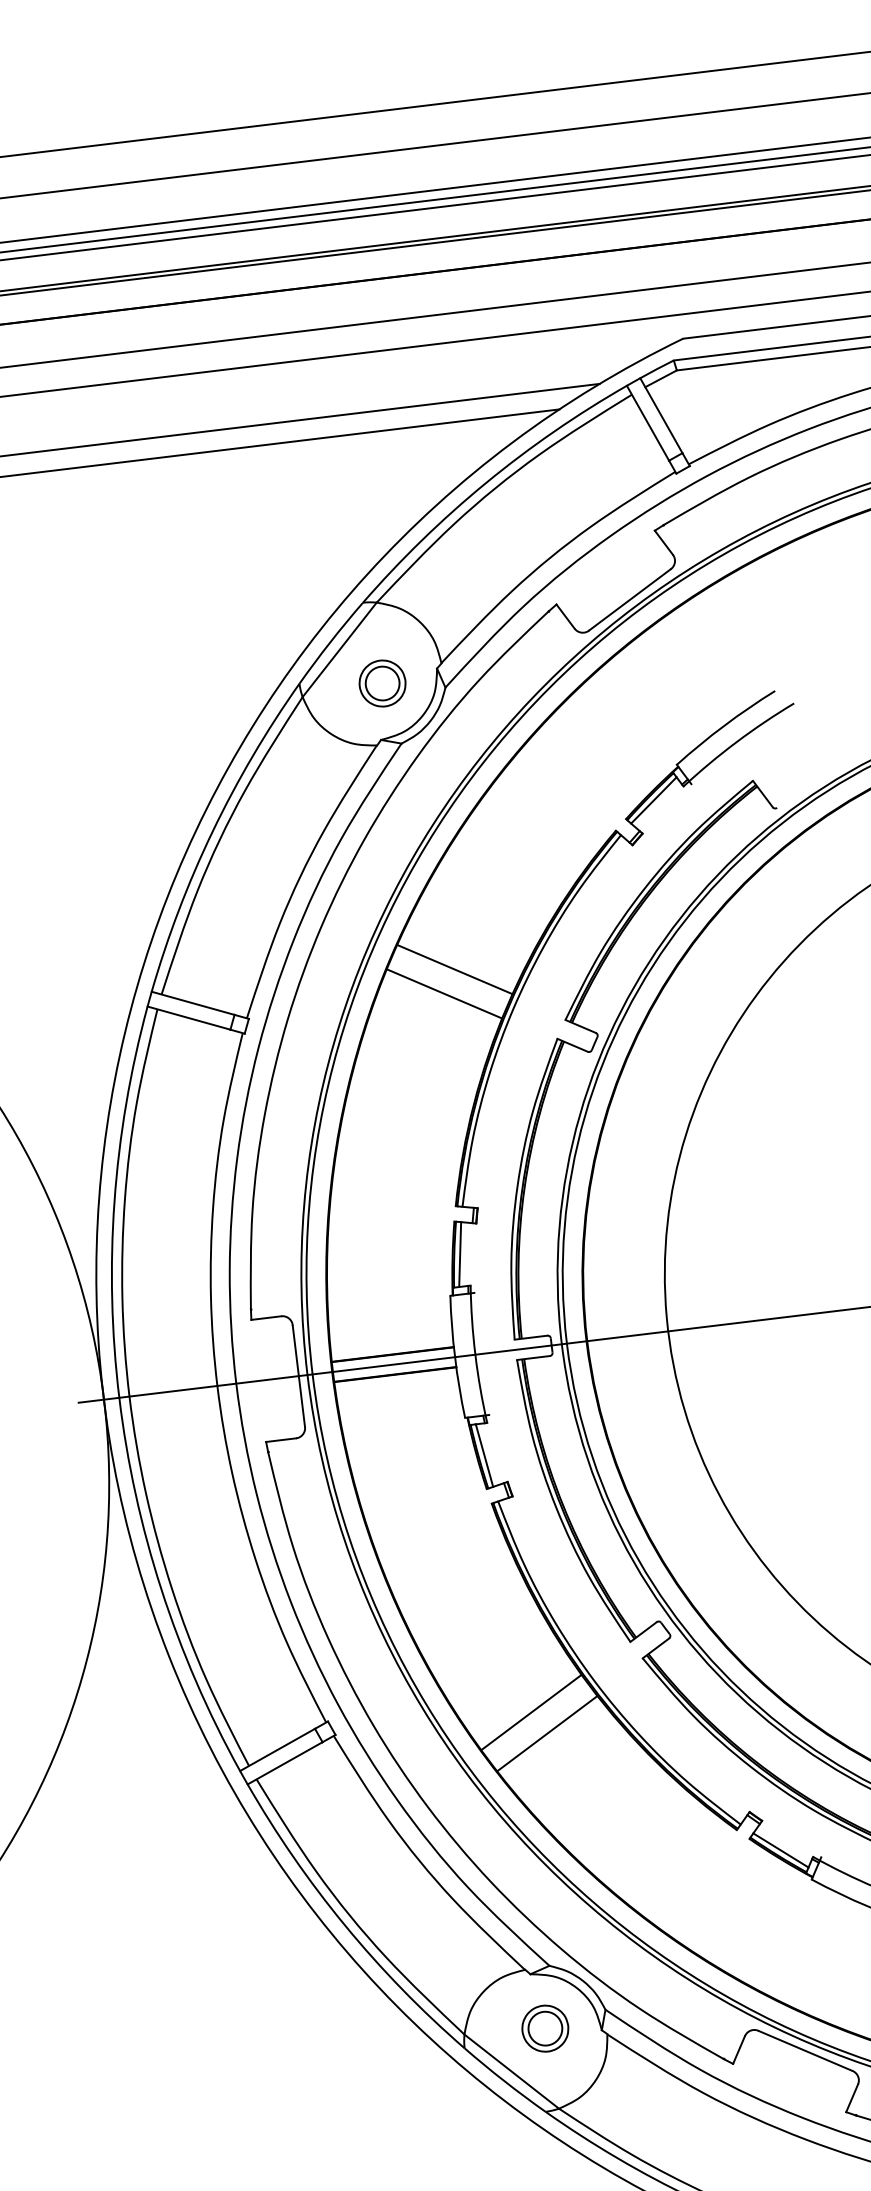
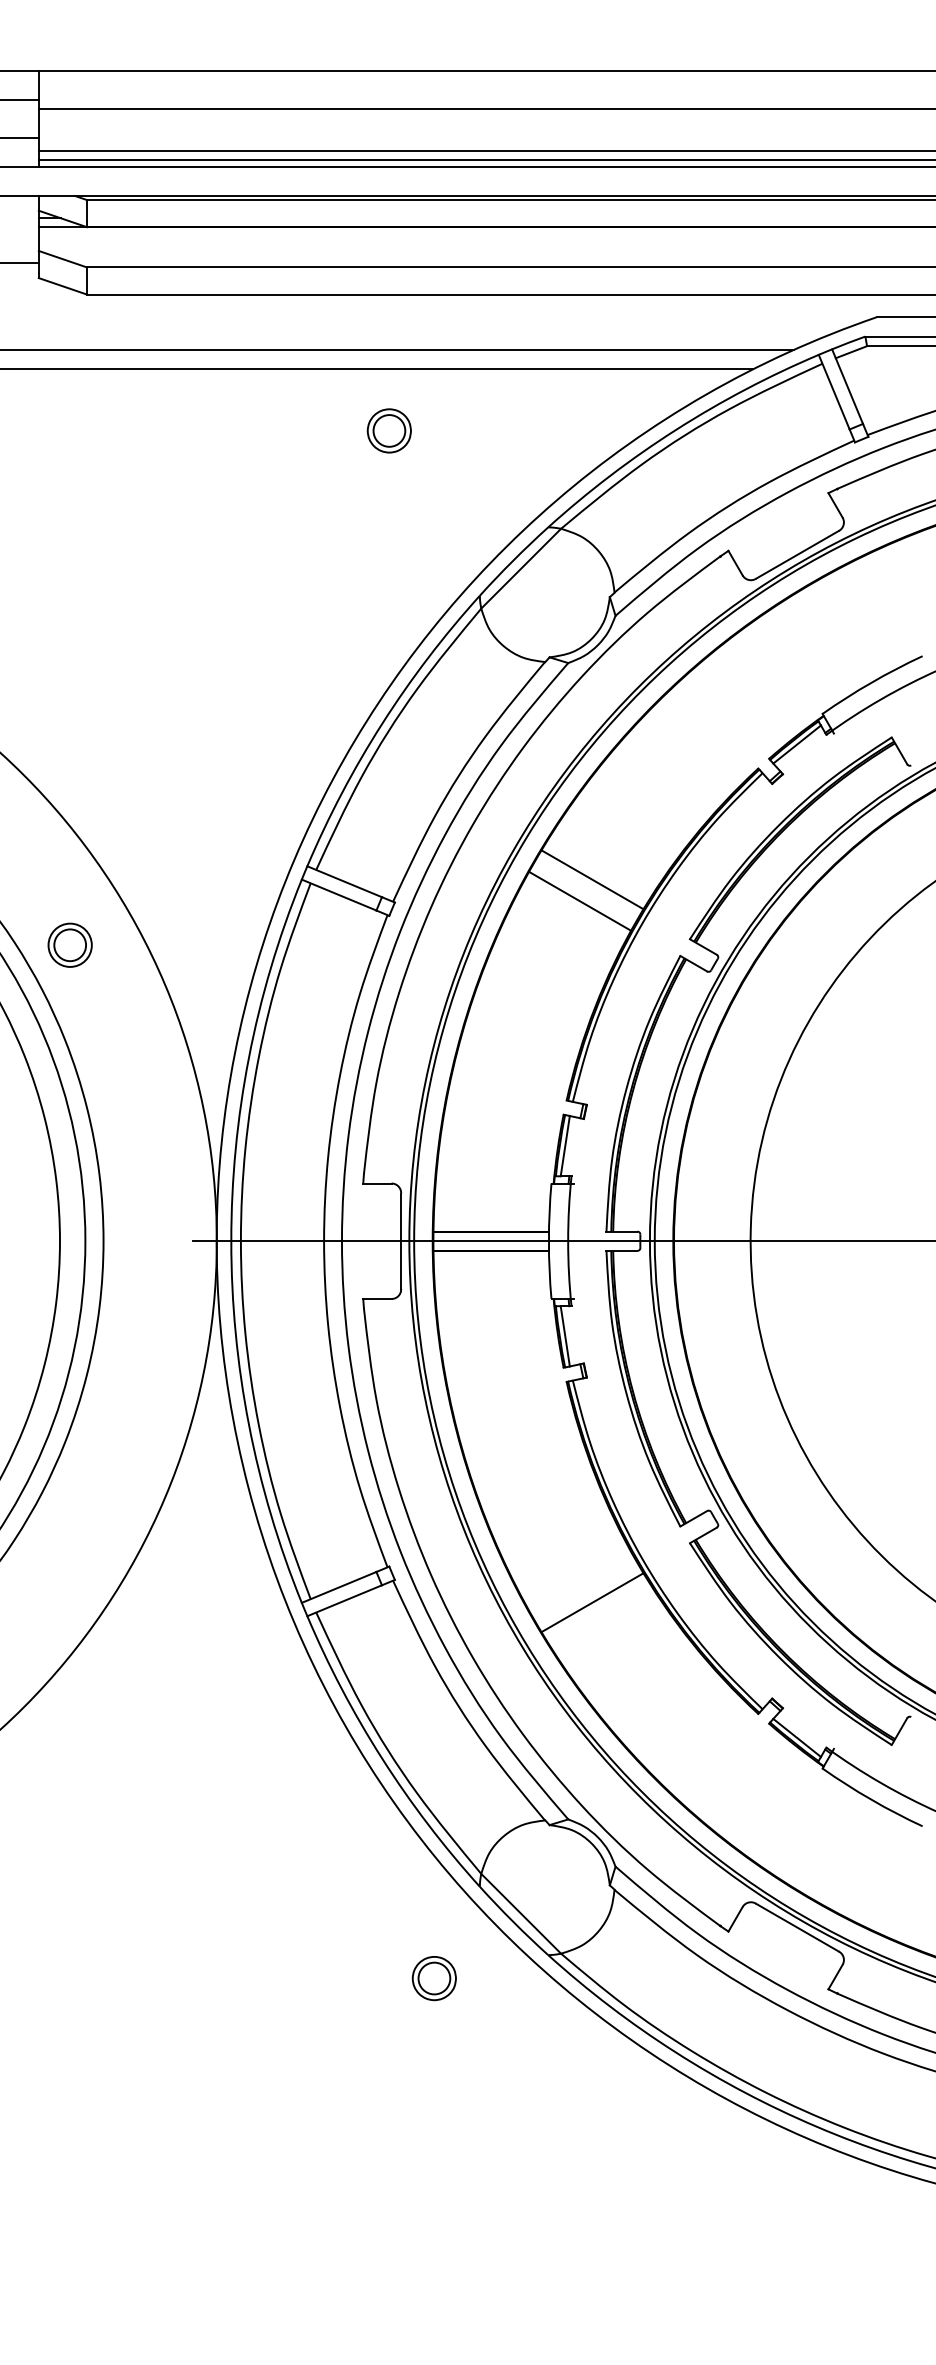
part: (381, 683) -> (388, 430), moved
line: (531, 1711) -> (580, 1580), removed
part: (544, 2028) -> (433, 1978), moved

